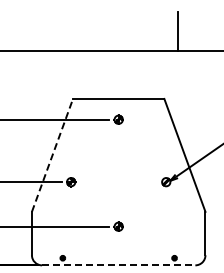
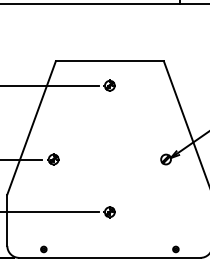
line: (52, 154) -> (31, 126), dashed -> solid
line: (118, 265) -> (109, 258), dashed -> solid

